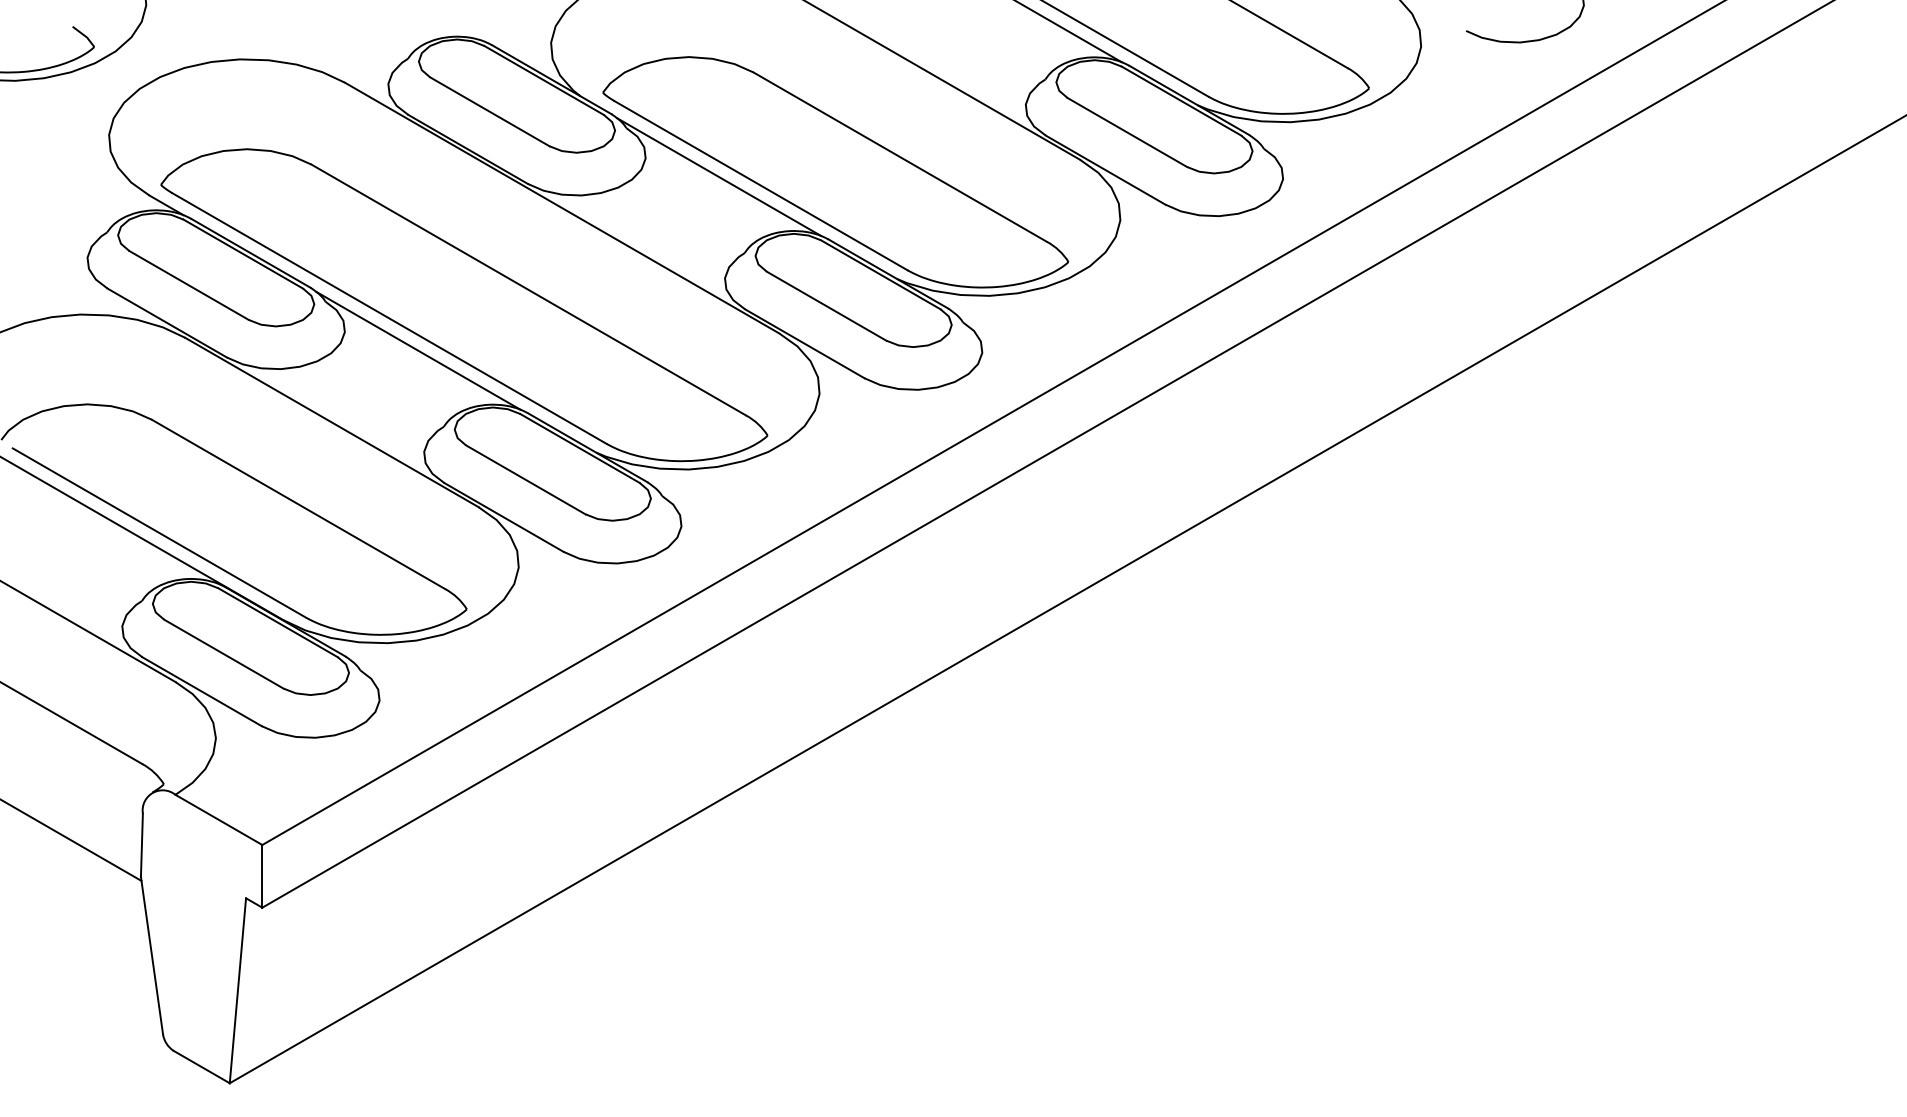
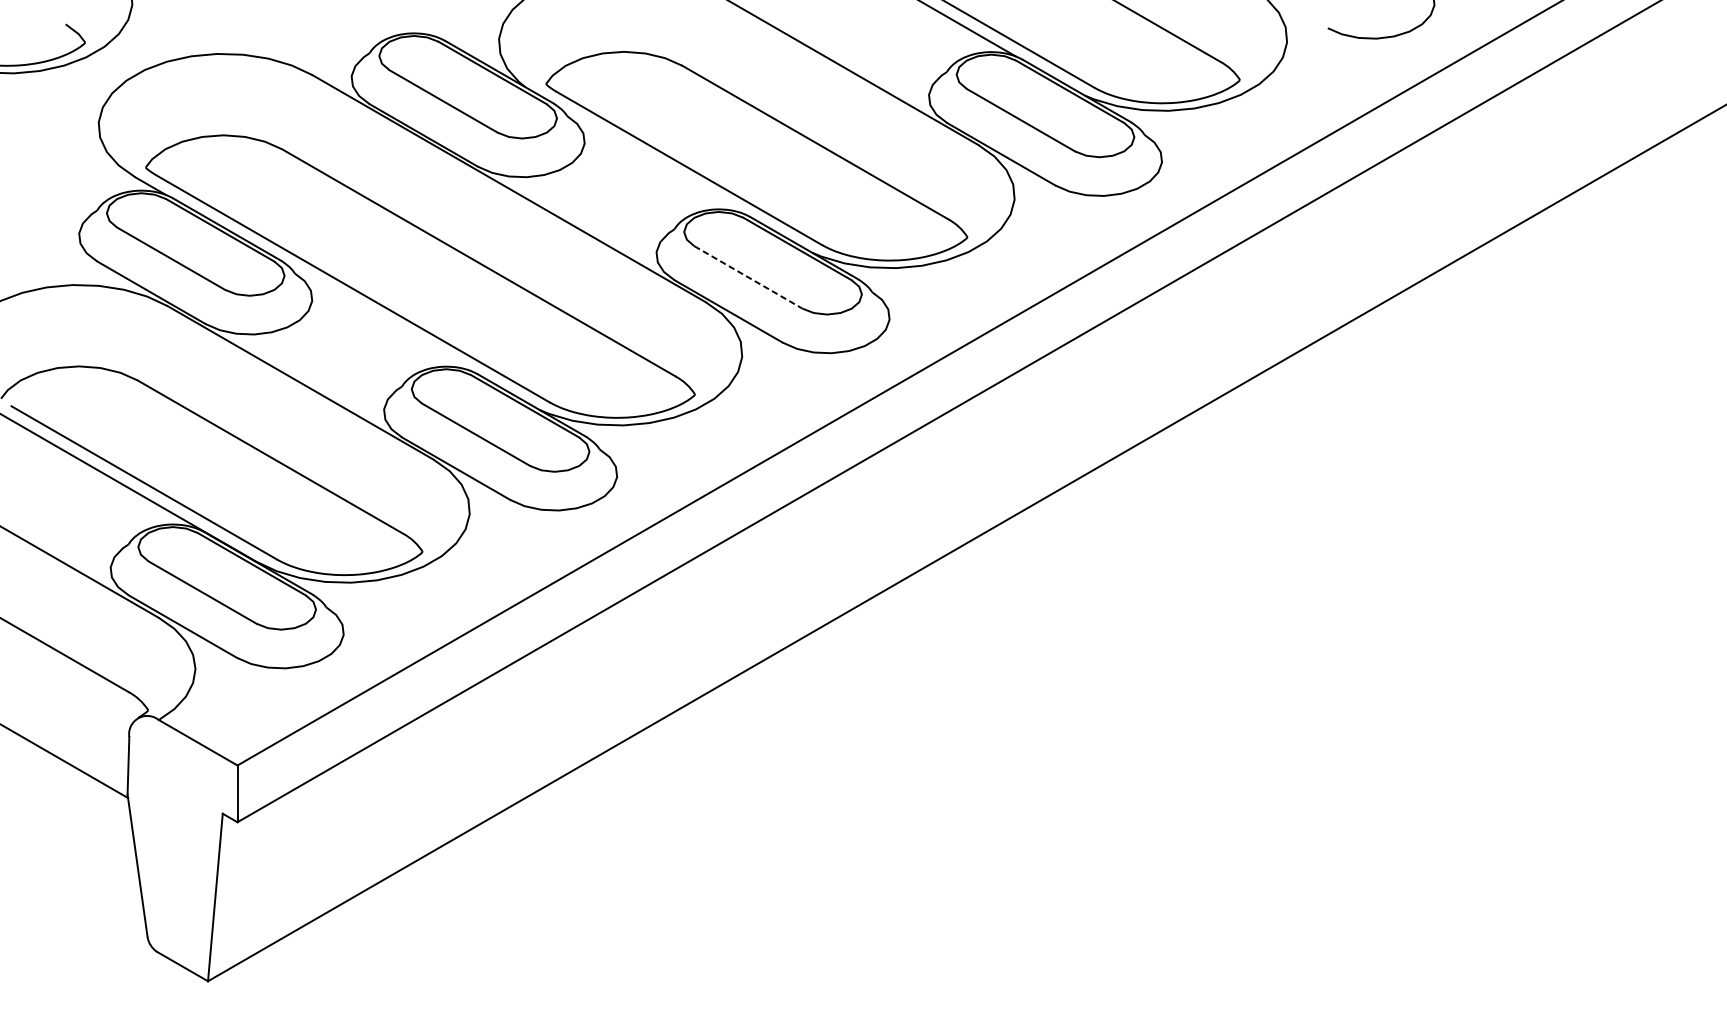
line: (719, 176) -> (651, 160), removed
line: (826, 306) -> (748, 277), solid -> dashed
line: (418, 350) -> (378, 317), removed

